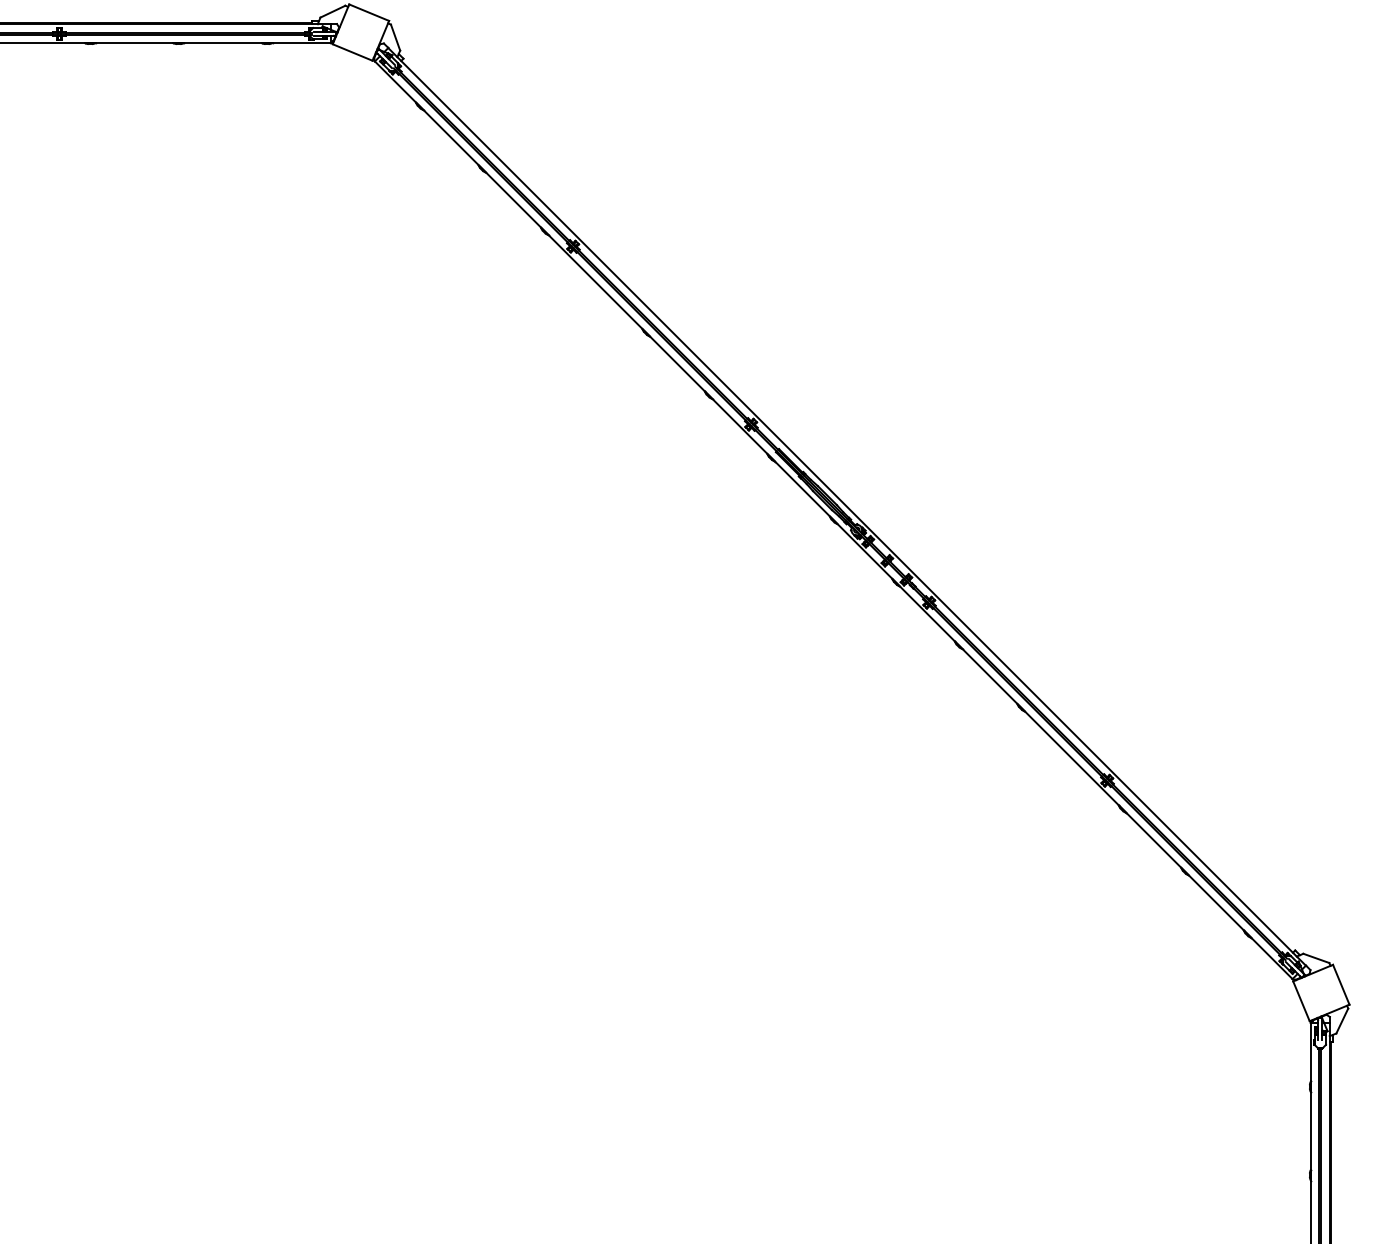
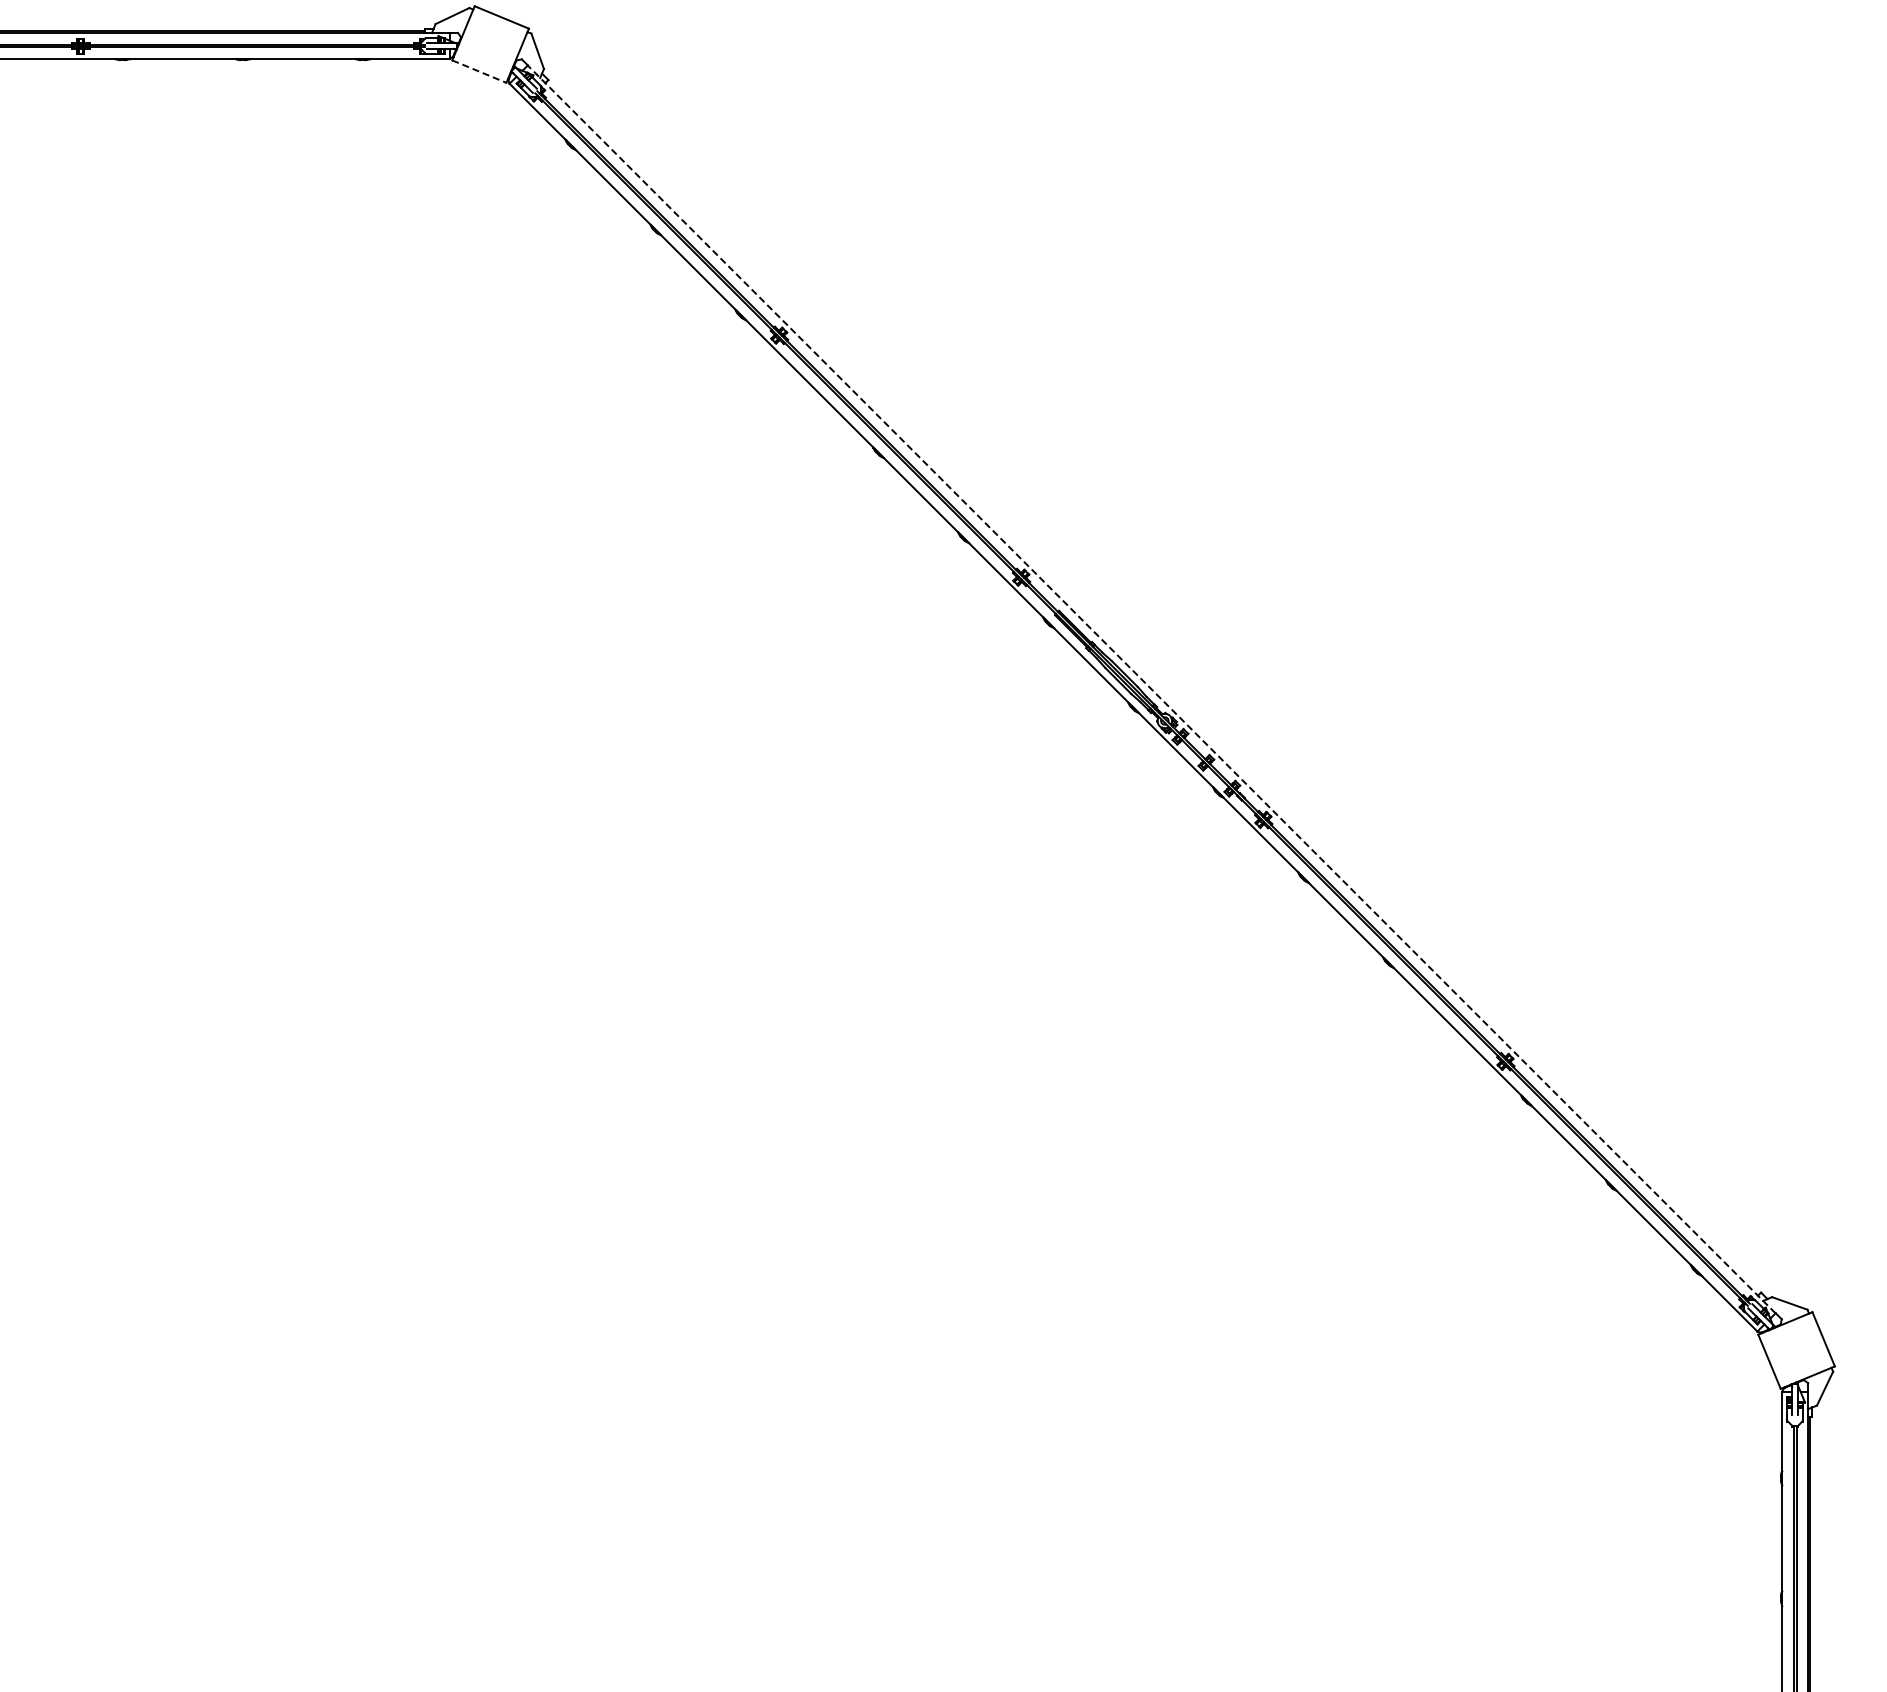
line: (352, 52) -> (479, 71), solid -> dashed
line: (846, 506) -> (1151, 689), solid -> dashed

